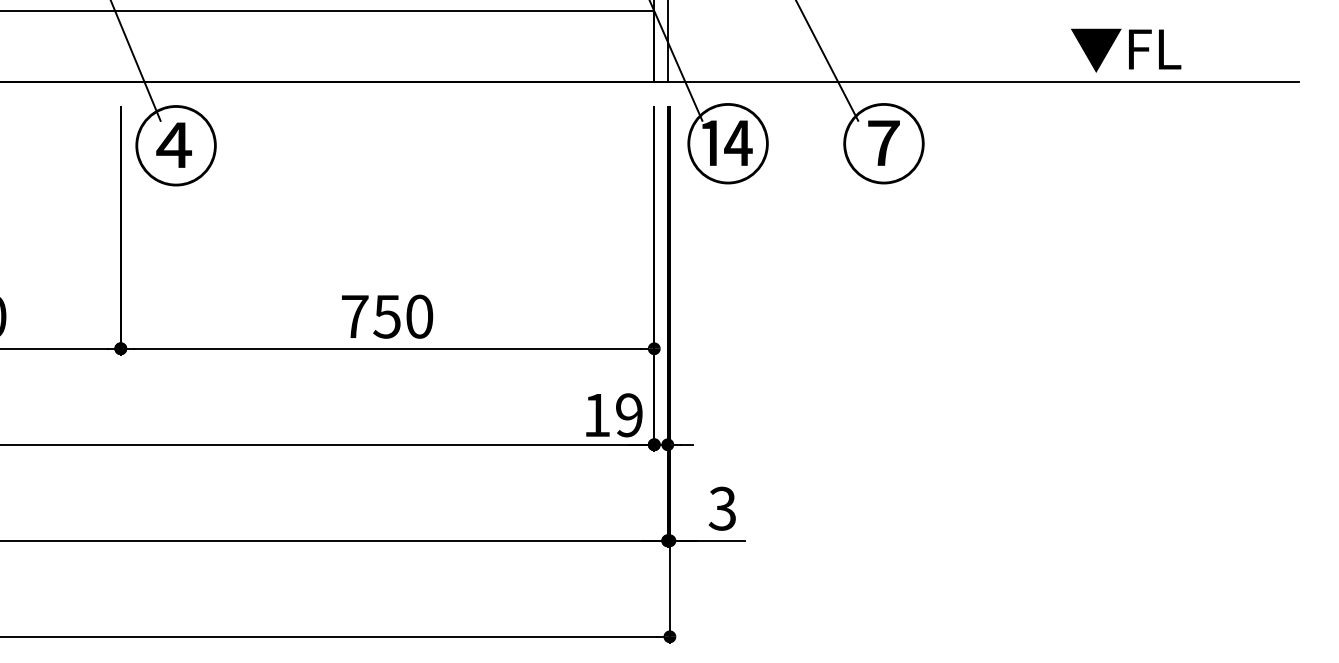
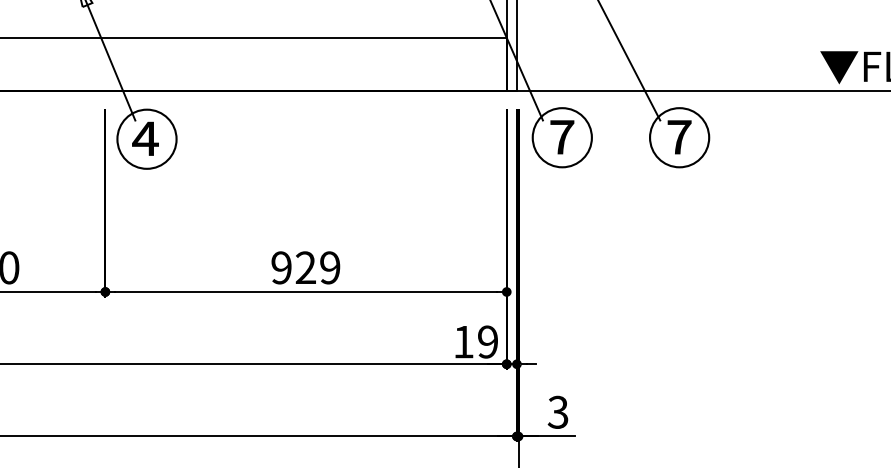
text: (727, 142) -> (561, 136), ⑭ -> ⑦
text: (387, 316) -> (306, 267), 750 -> 929

